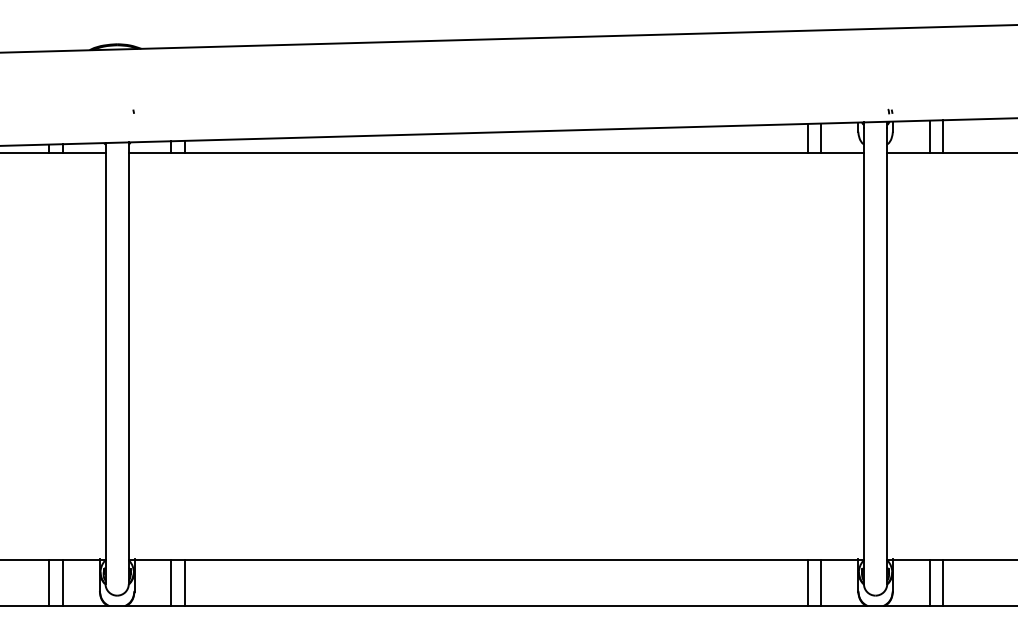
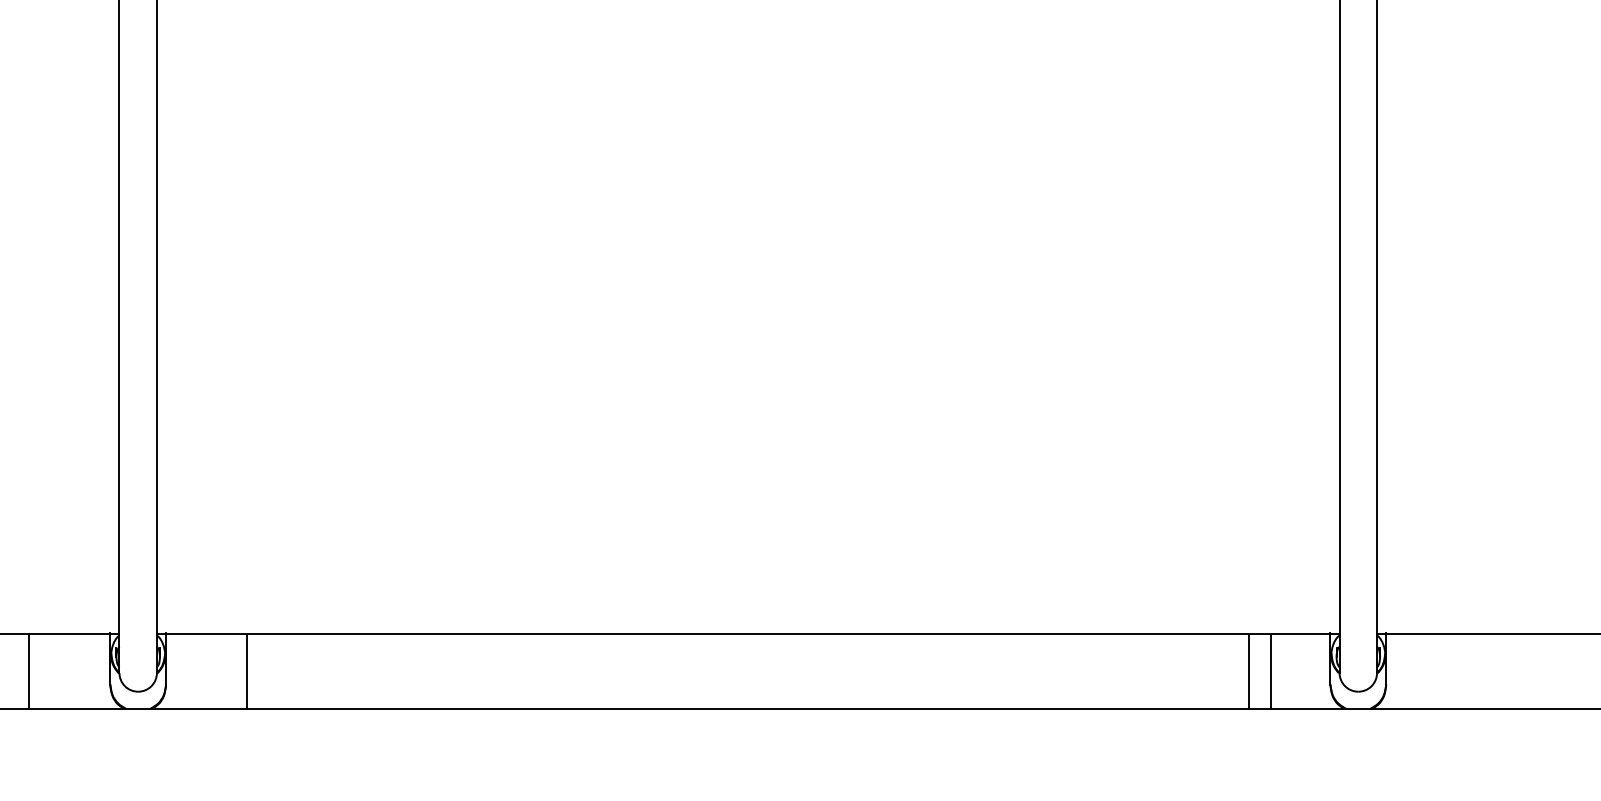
line: (63, 582) -> (51, 670), removed
line: (171, 582) -> (225, 670), removed
line: (929, 582) -> (1445, 670), removed
line: (943, 582) -> (1467, 670), removed

